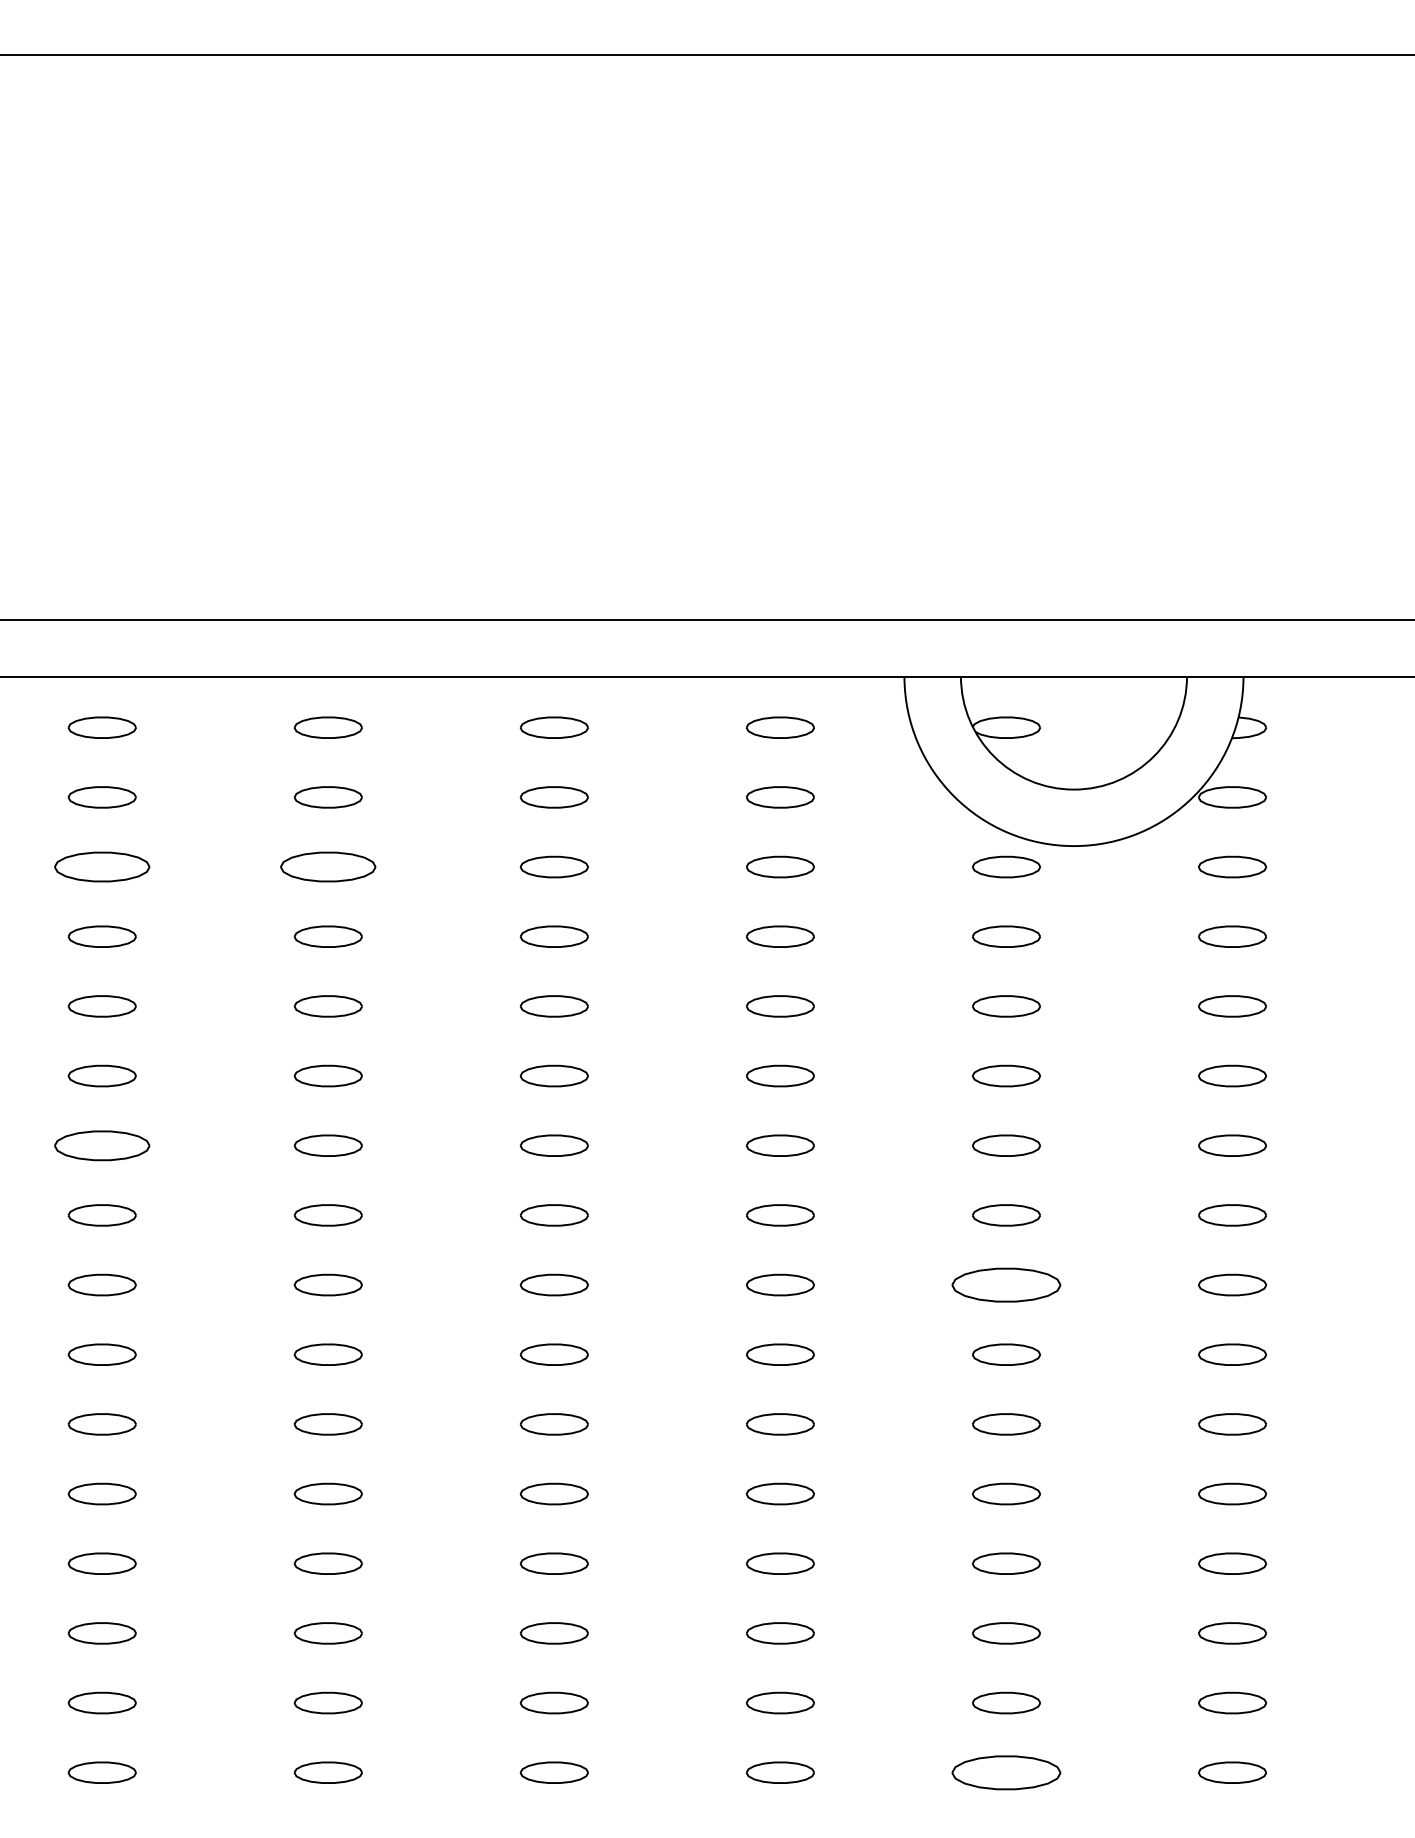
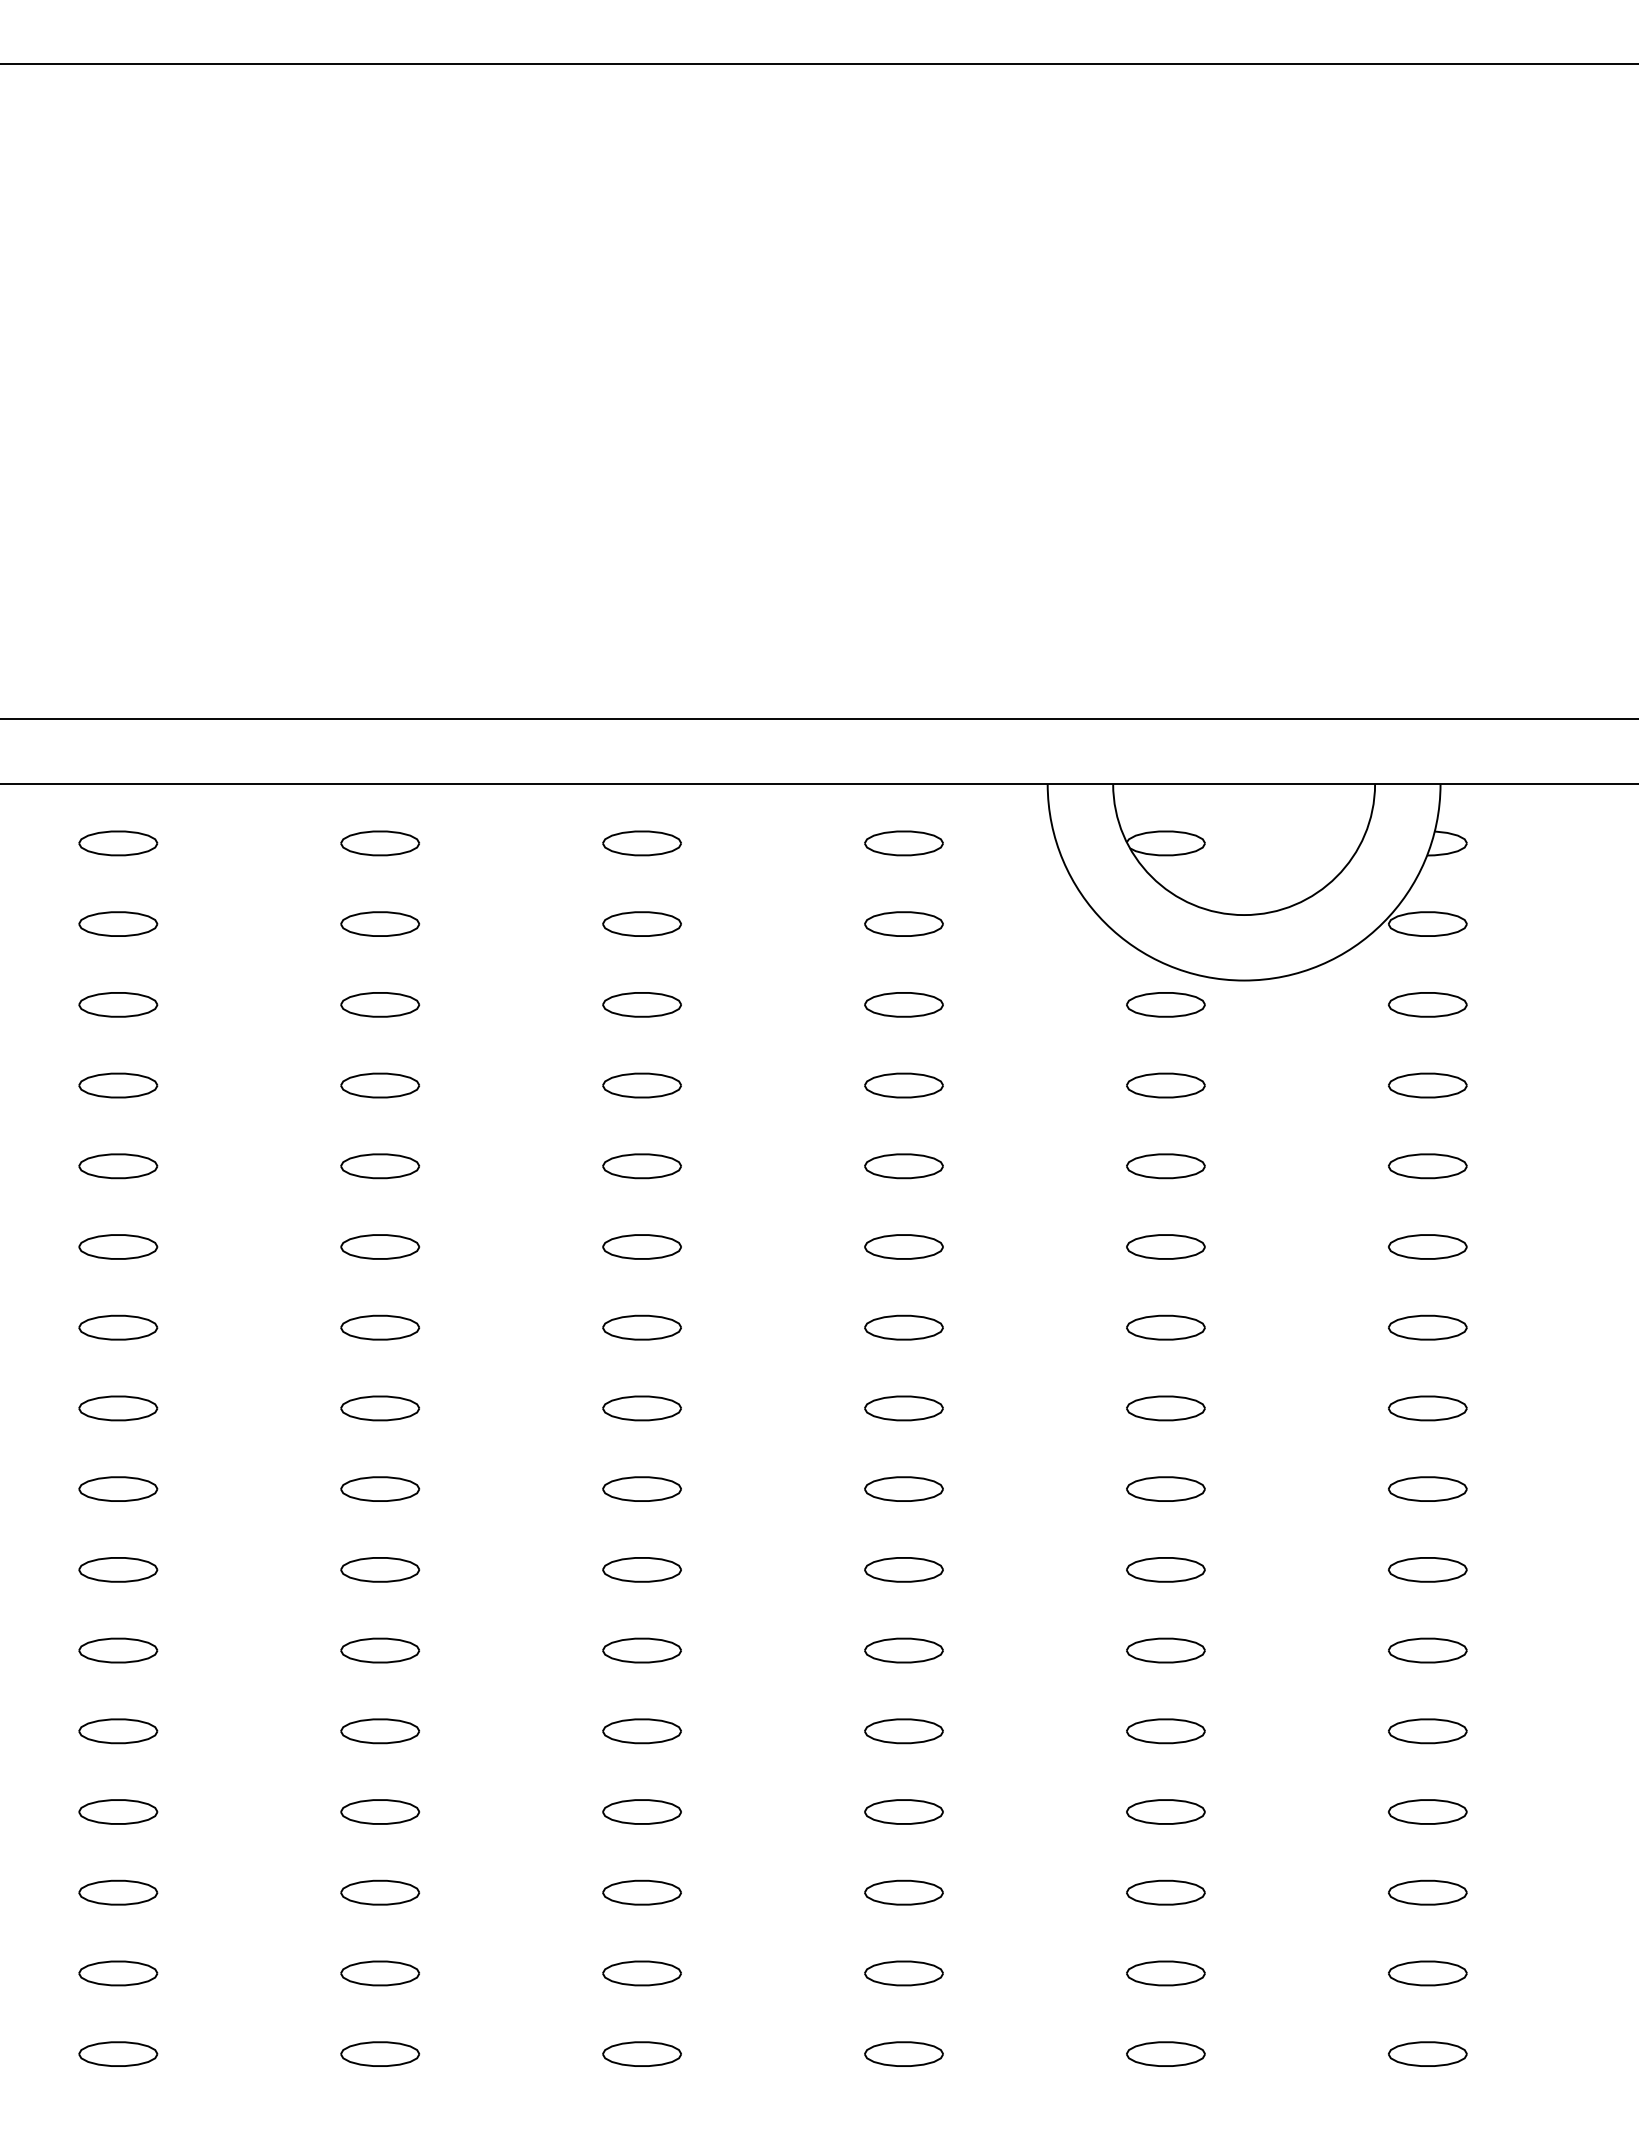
part: (102, 866) -> (118, 1004), size x0.71
part: (328, 866) -> (380, 1004), size x0.71
part: (102, 1145) -> (118, 1327), size x0.71
part: (1006, 1284) -> (1165, 1488), size x0.62
part: (1006, 1772) -> (1165, 2053), size x0.62

